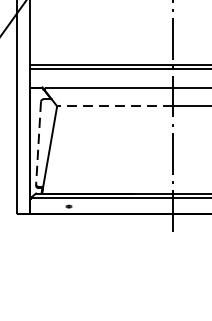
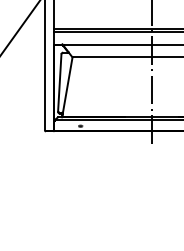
line: (115, 106) -> (112, 57), dashed -> solid
line: (38, 144) -> (59, 83), dashed -> solid

